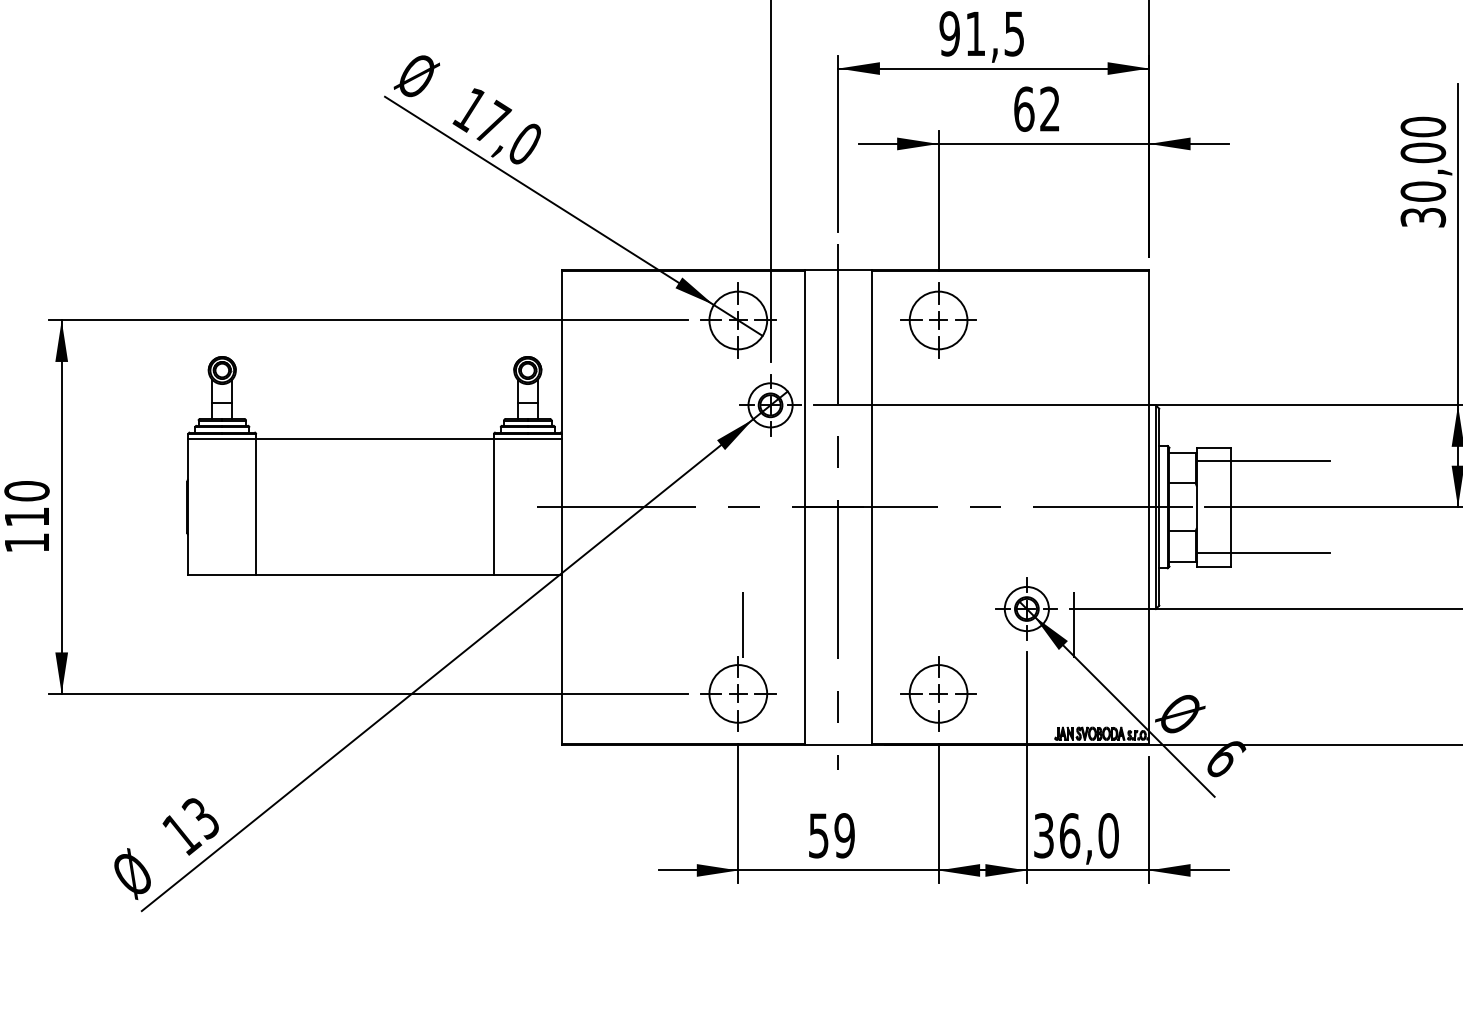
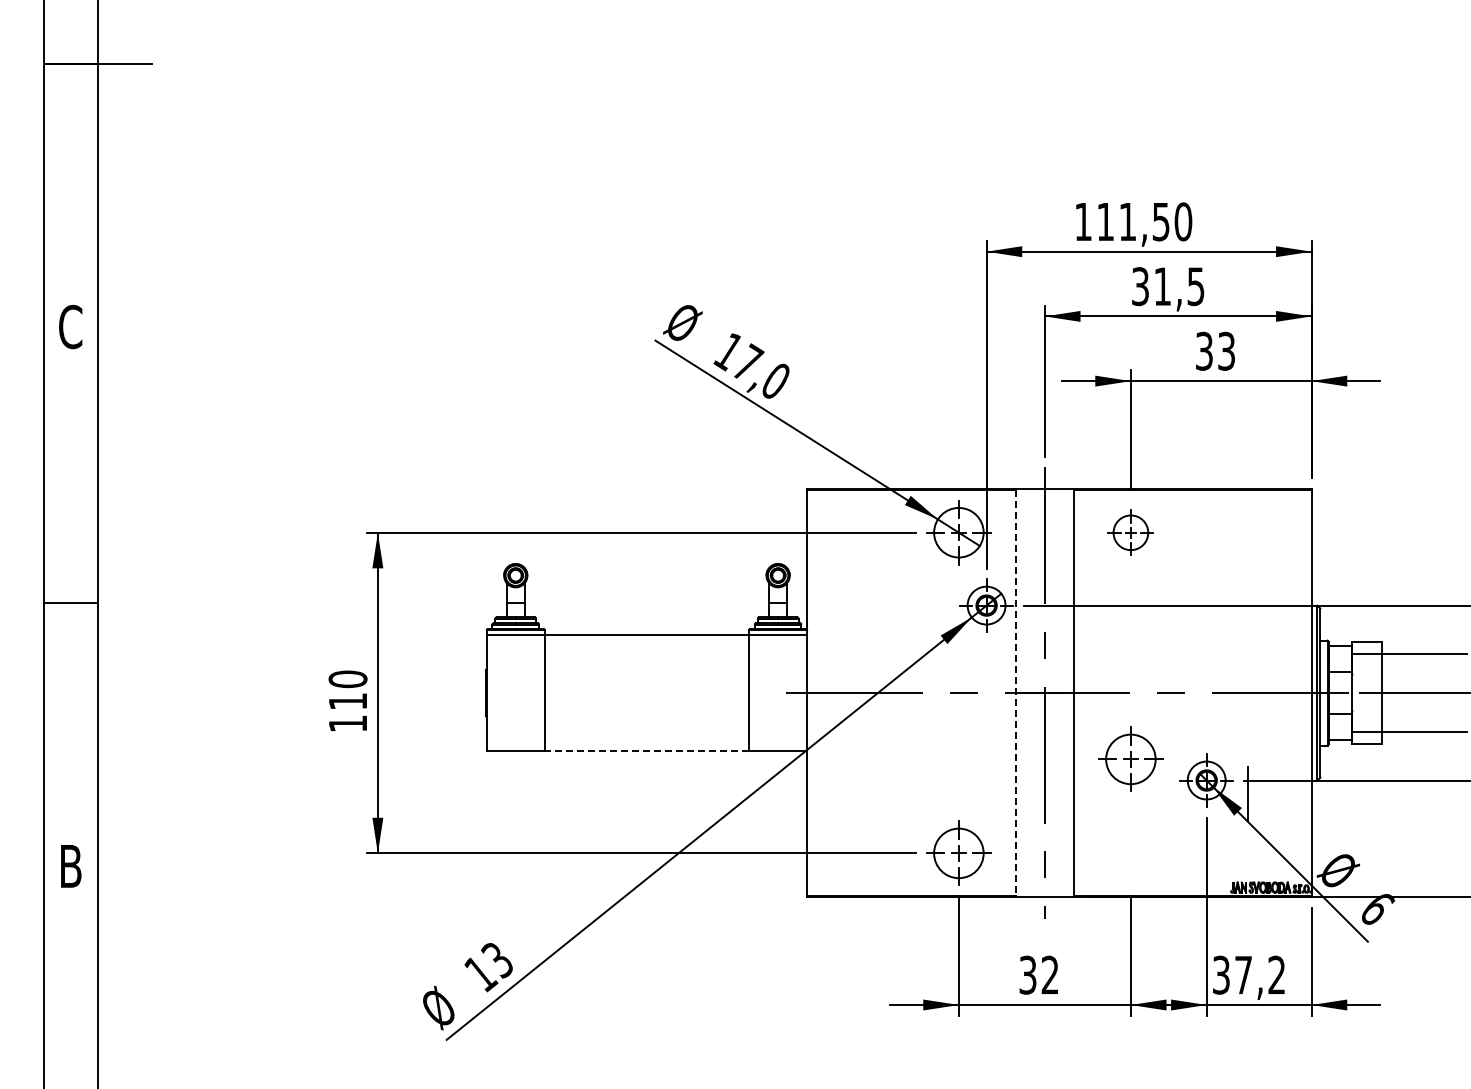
text: (949, 33) -> (1140, 286), 91,5 -> 31,5
text: (1035, 108) -> (1214, 350), 62 -> 33
part: (938, 320) -> (1130, 532), size x0.7
line: (804, 507) -> (1015, 693), solid -> dashed
line: (374, 575) -> (646, 751), solid -> dashed
line: (743, 624) -> (963, 793), removed
part: (938, 692) -> (1130, 758), moved
text: (832, 834) -> (1039, 974), 59 -> 32
text: (1089, 834) -> (1260, 974), 36,0 -> 37,2

